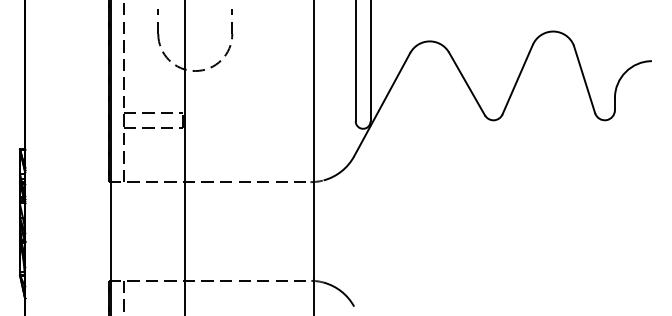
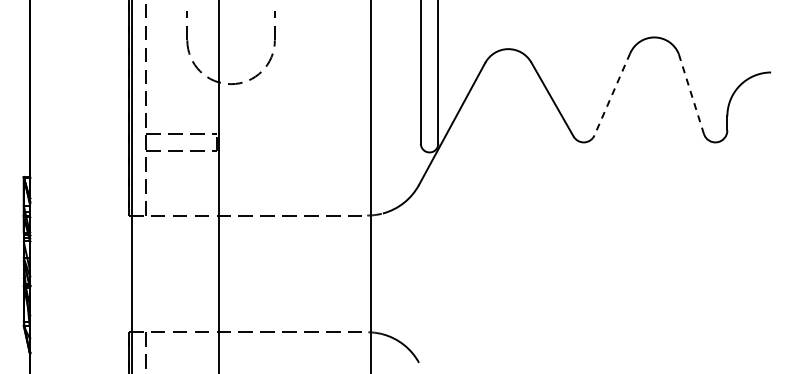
line: (517, 79) -> (612, 94), solid -> dashed
line: (584, 79) -> (691, 94), solid -> dashed

